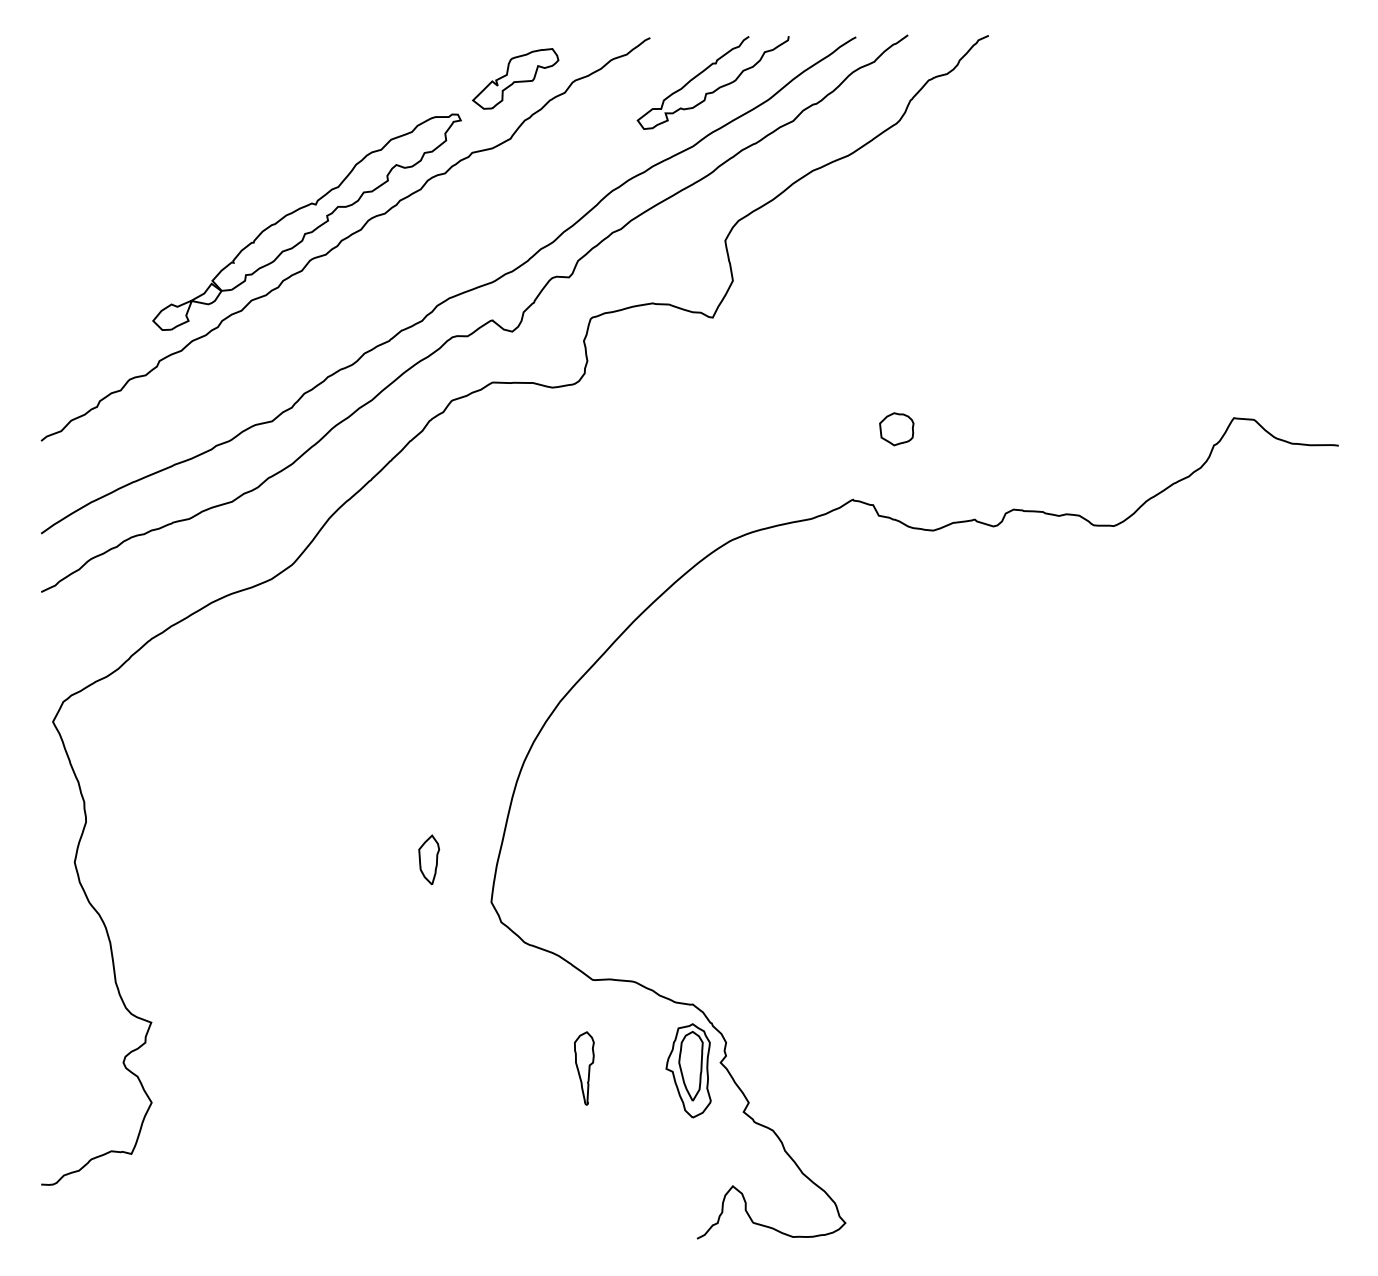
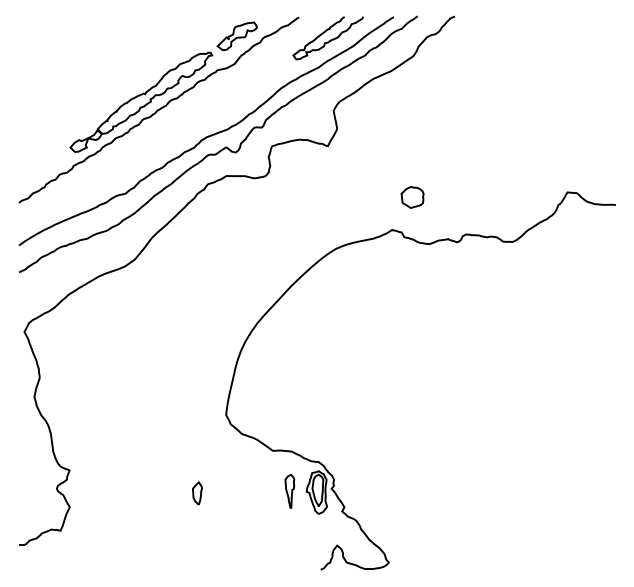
part: (896, 429) -> (412, 197), size x1.43
part: (429, 859) -> (197, 493), moved
part: (583, 1066) -> (289, 490), moved

